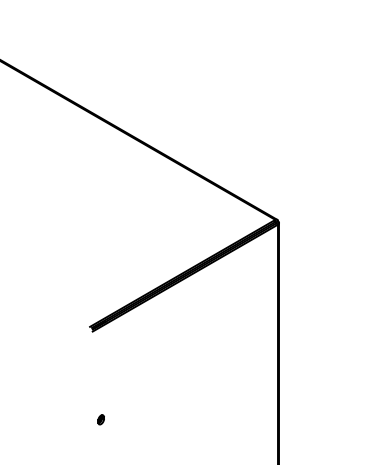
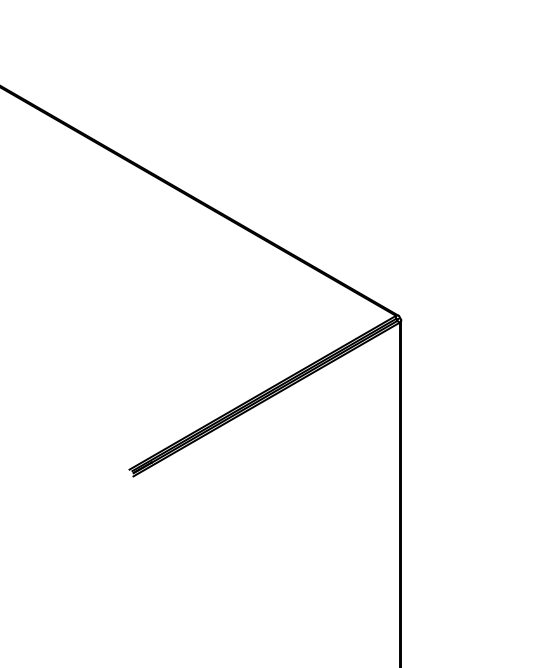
part: (100, 419) -> (144, 602), removed

